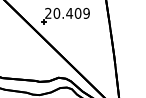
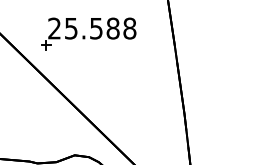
text: (71, 12) -> (100, 26), 20.409 -> 25.588

